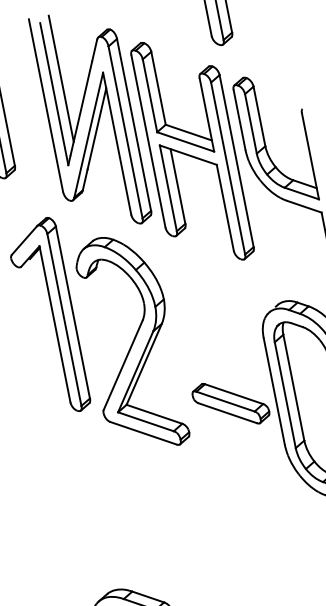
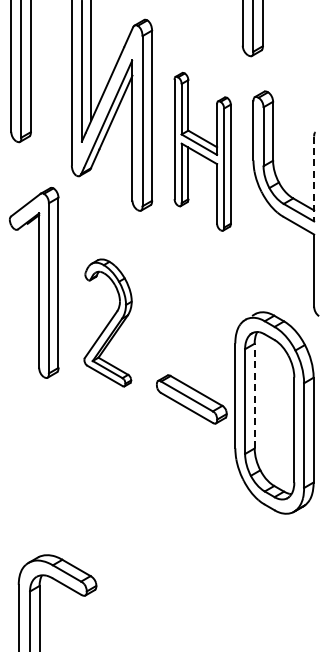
part: (192, 151) -> (202, 151), size x0.7
line: (310, 156) -> (314, 179), solid -> dashed
part: (130, 342) -> (107, 322), size x0.6
line: (293, 387) -> (254, 395), solid -> dashed

